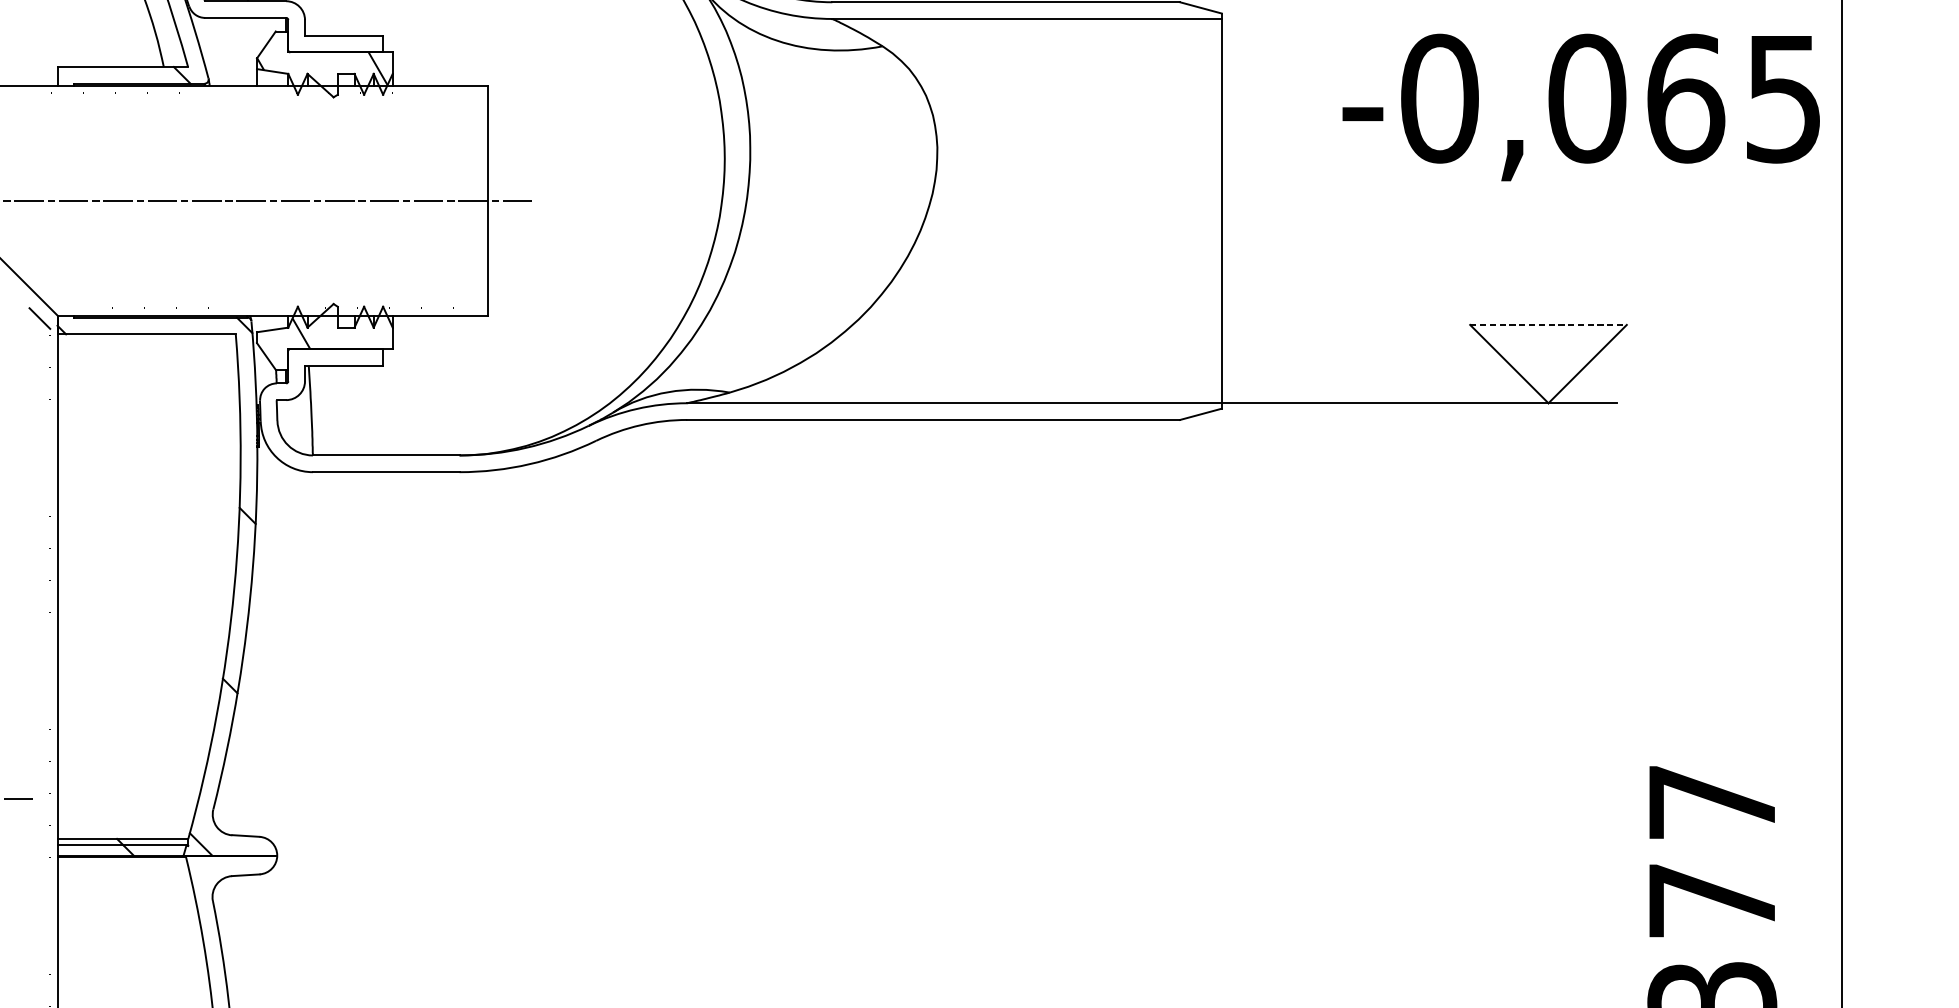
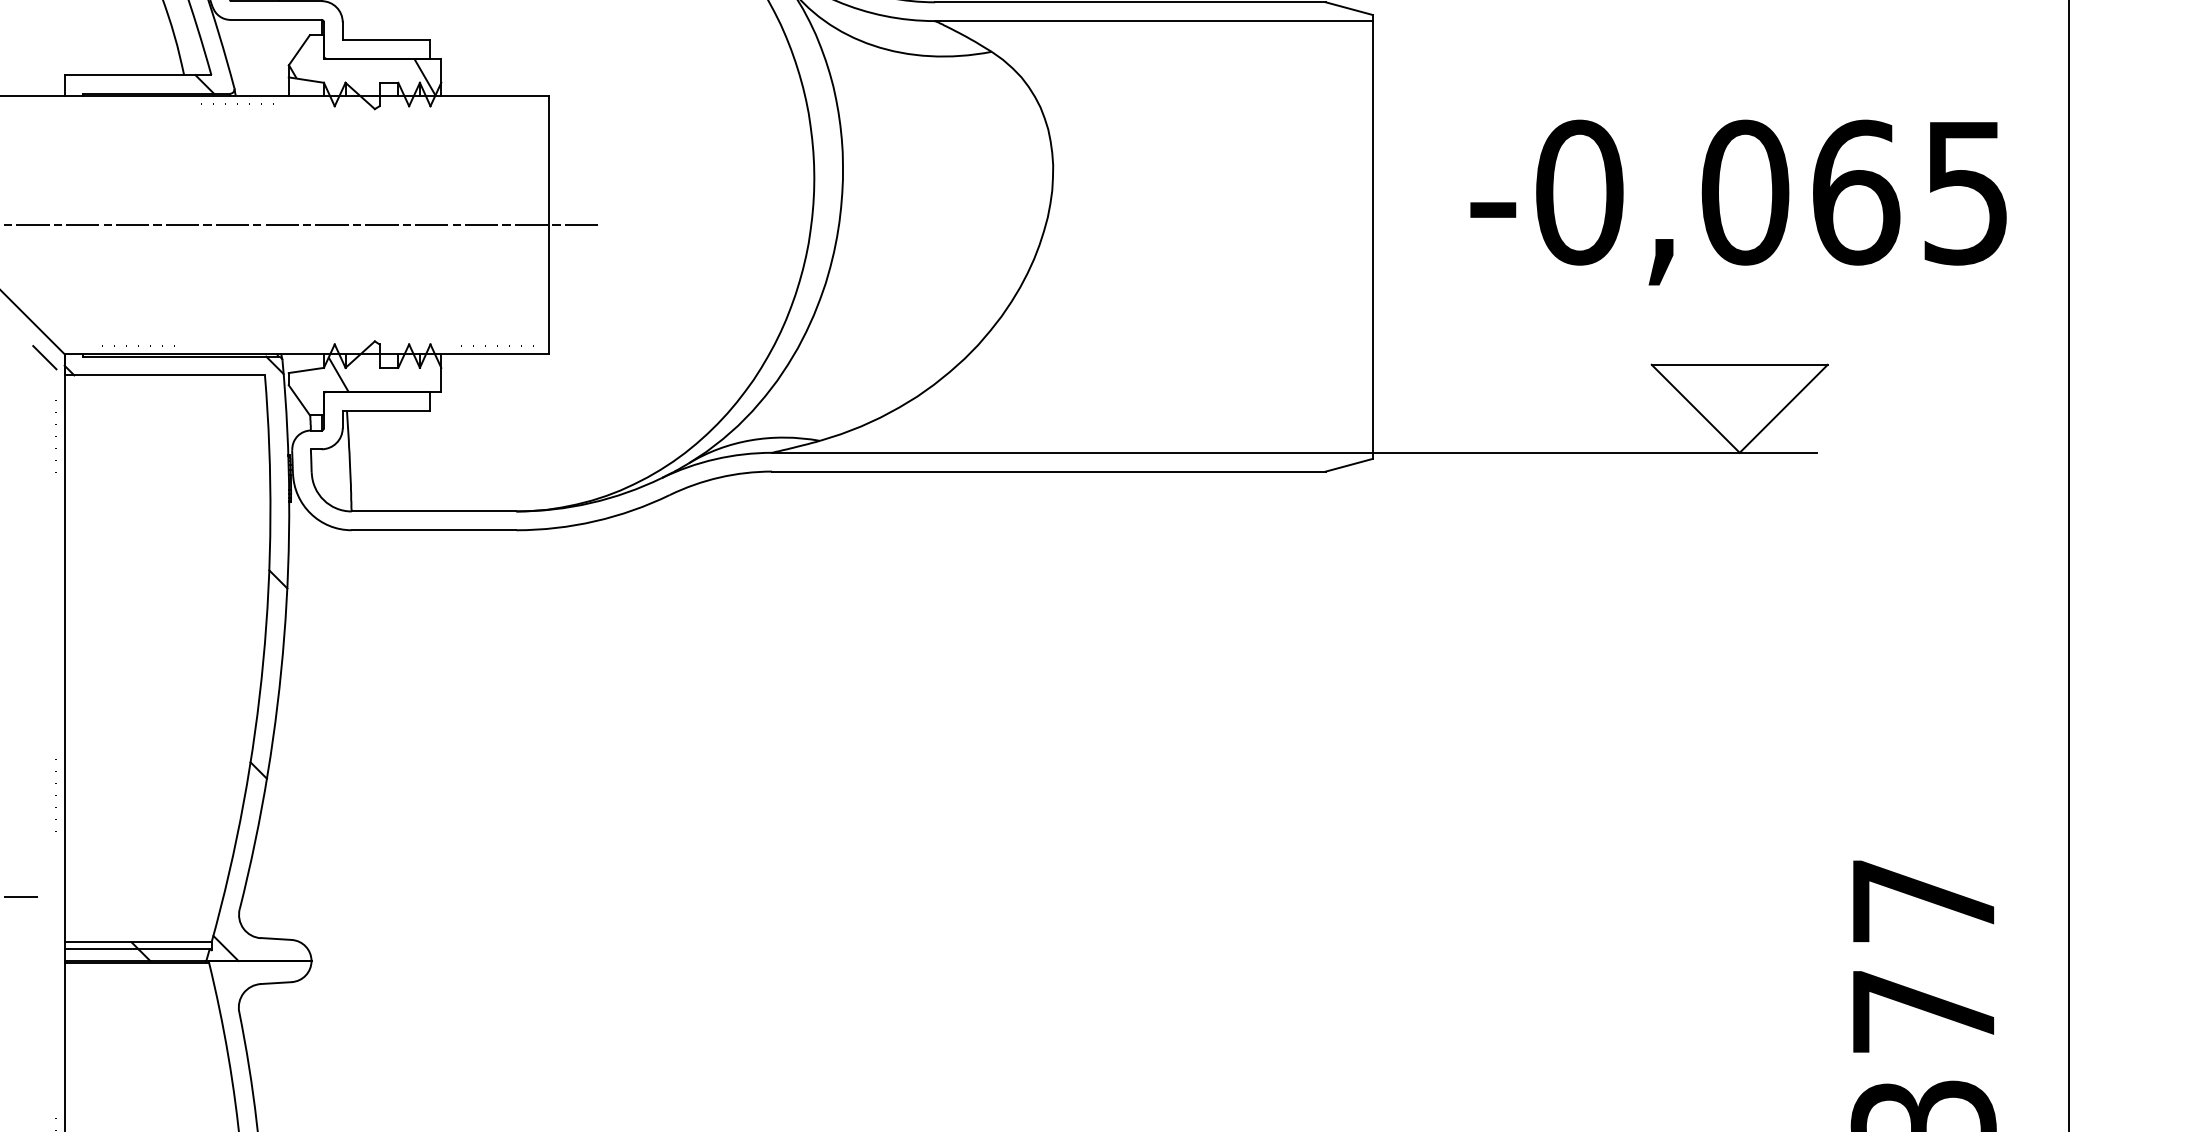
text: (1581, 107) -> (1738, 202), moved
line: (1548, 324) -> (1739, 364), dashed -> solid

